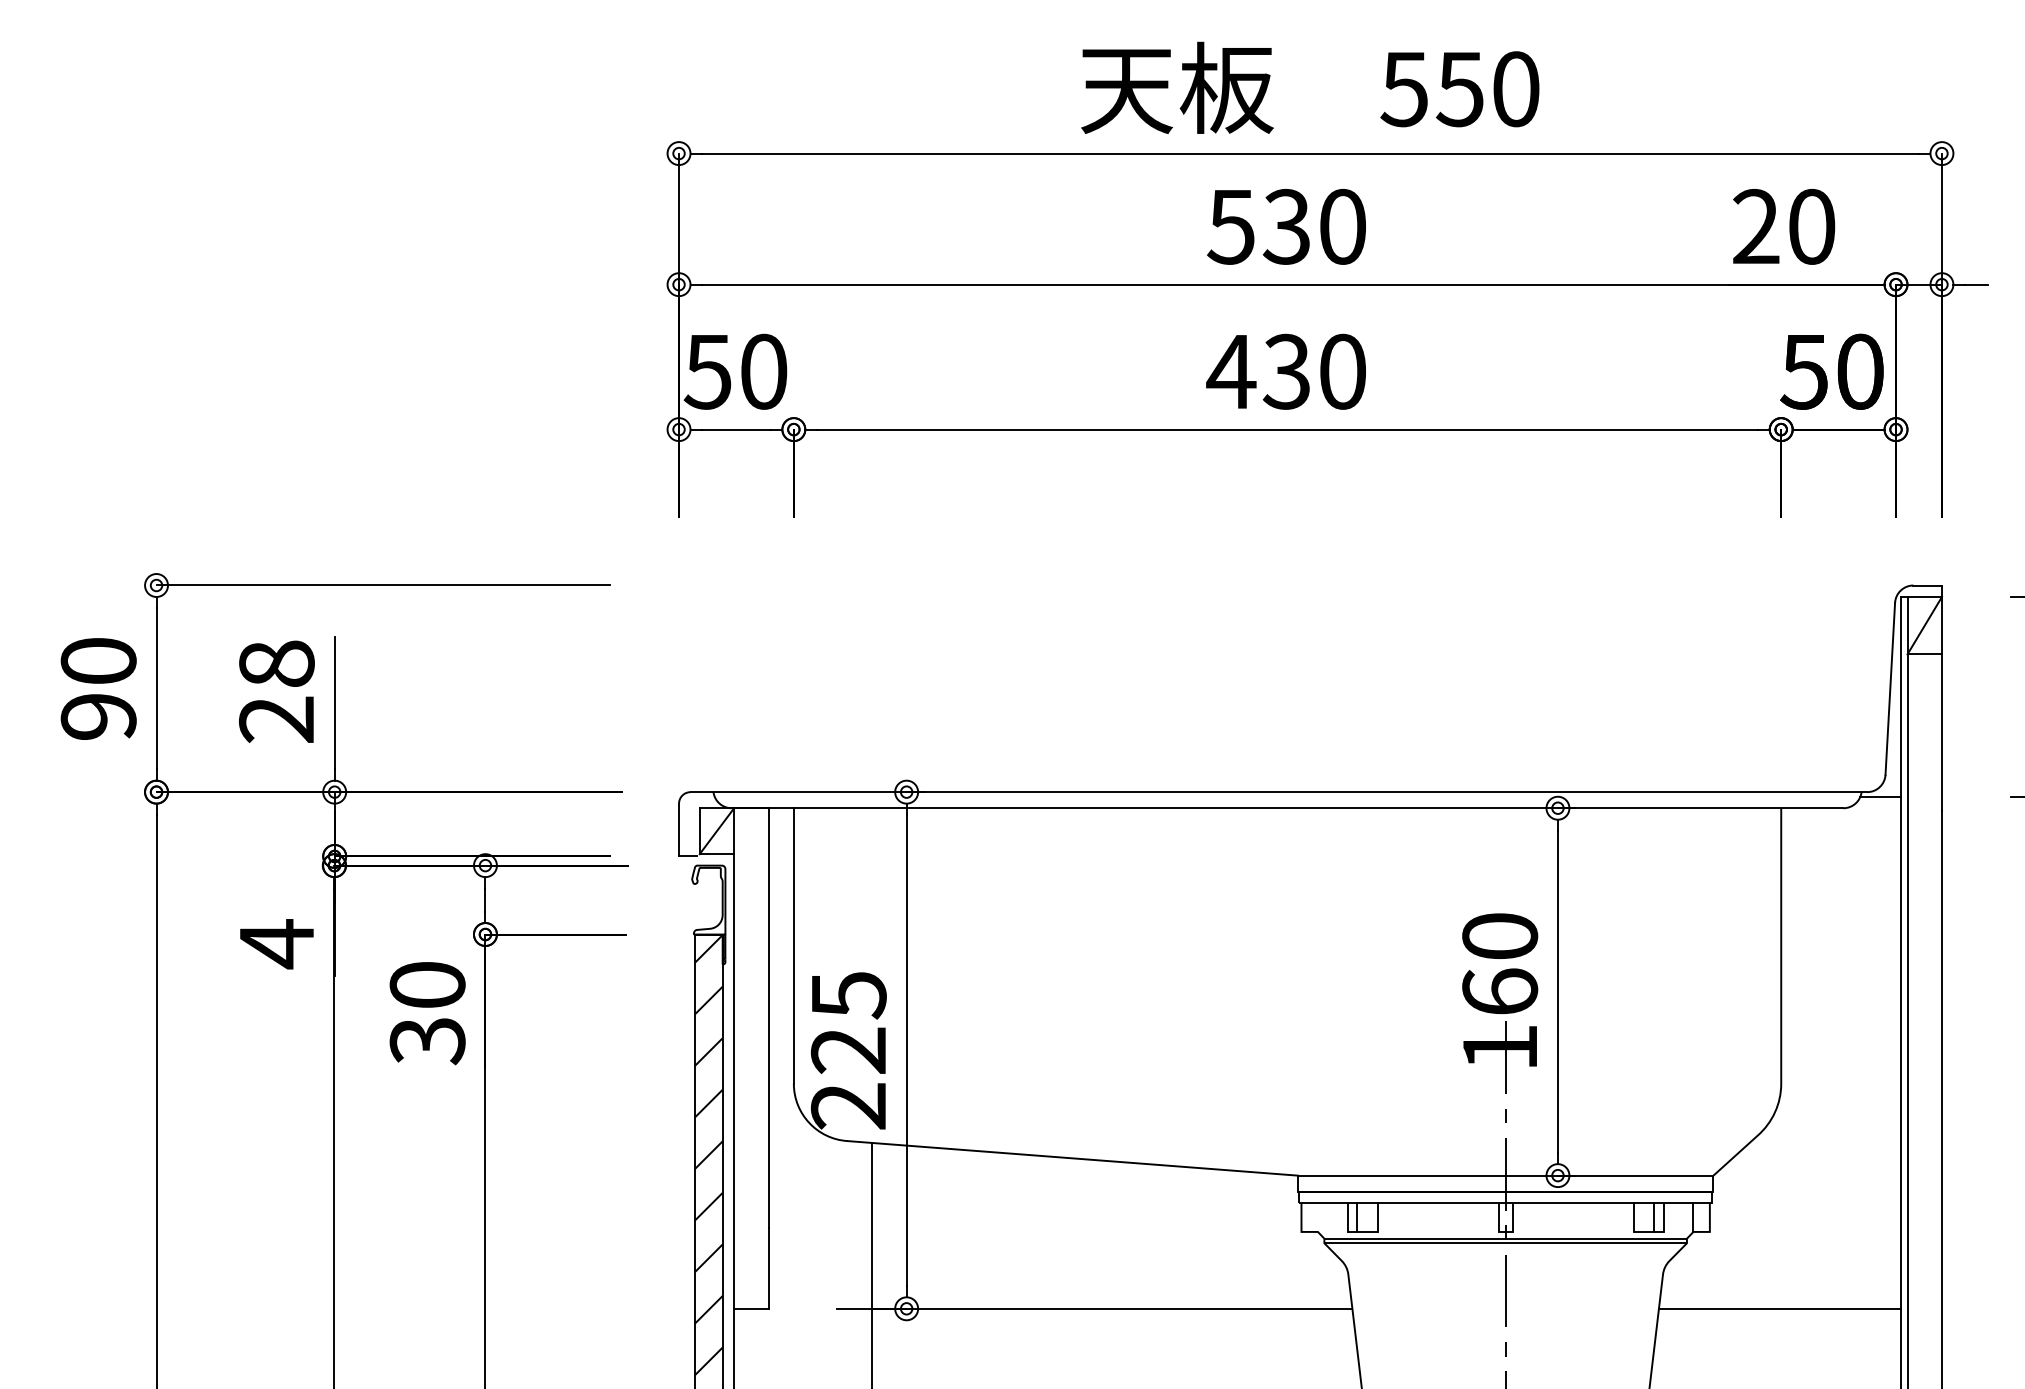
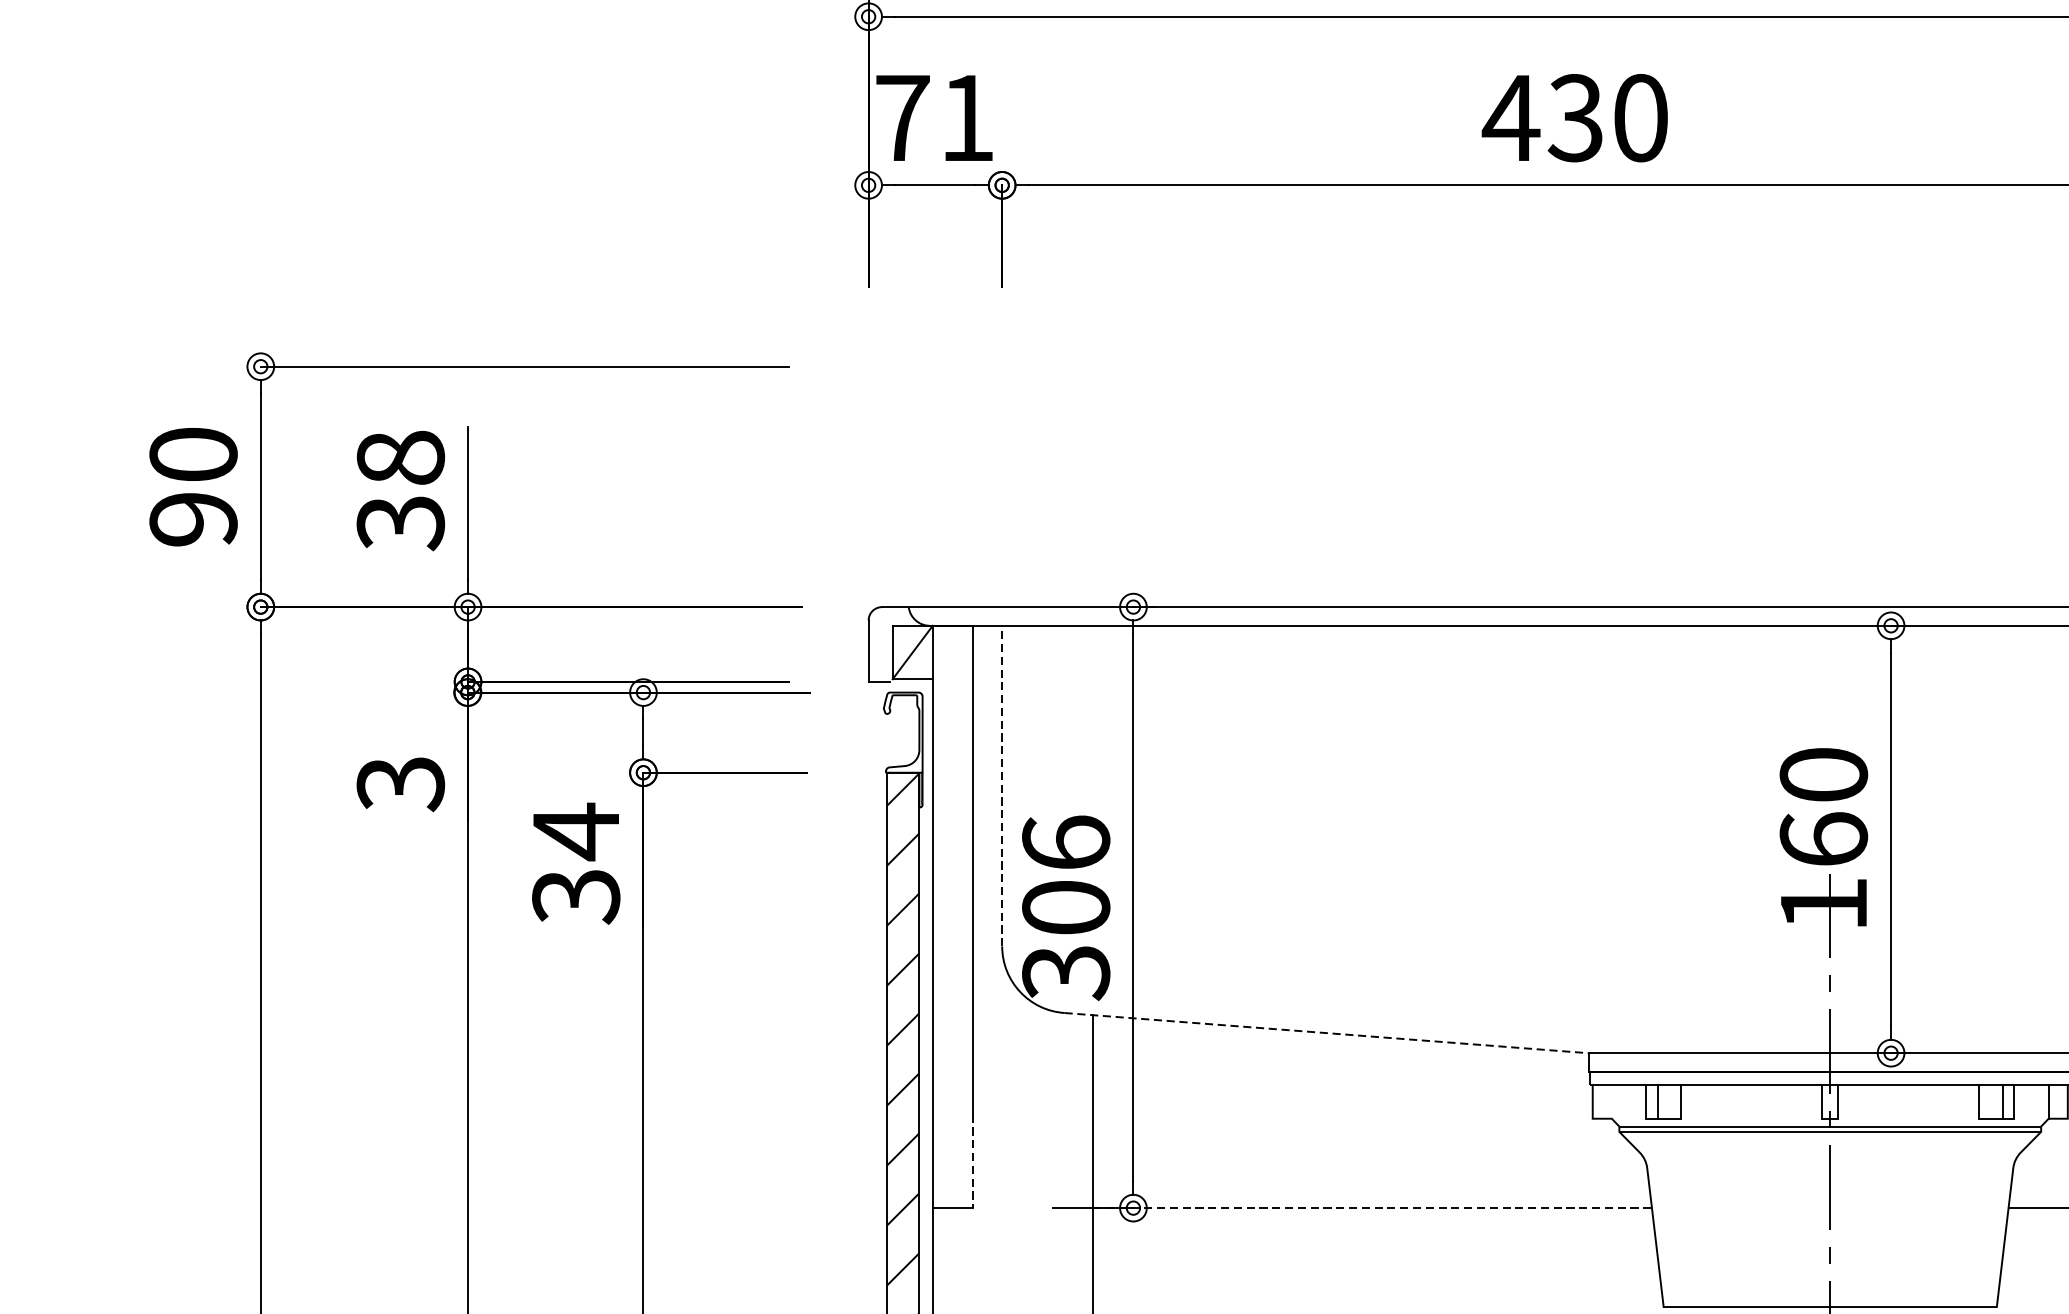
text: (735, 371) -> (934, 117), 50 -> 71
text: (276, 720) -> (400, 523), 28 -> 38
text: (276, 944) -> (400, 784), 4 -> 3
line: (793, 946) -> (1001, 786), solid -> dashed
text: (427, 985) -> (576, 832), 30 -> 34
text: (848, 1050) -> (1065, 907), 225 -> 306
line: (1072, 1158) -> (1326, 1033), solid -> dashed
line: (768, 1269) -> (972, 1162), solid -> dashed
line: (1111, 1308) -> (1371, 1207), solid -> dashed

